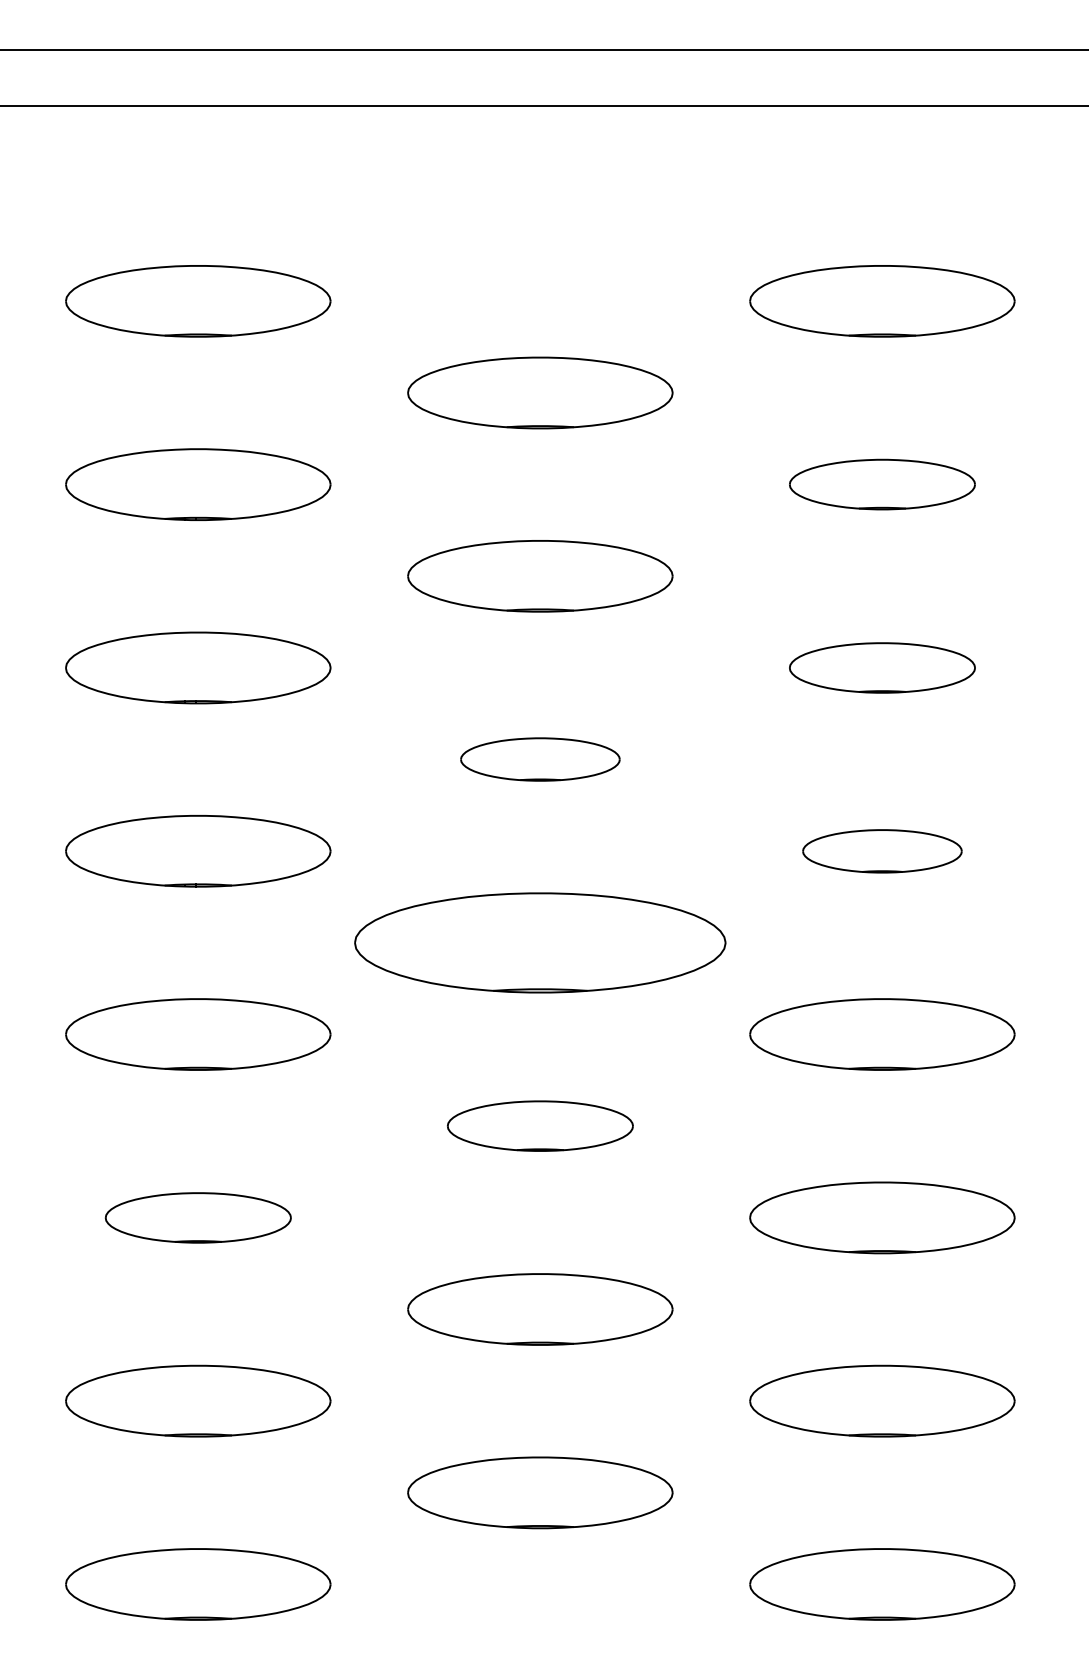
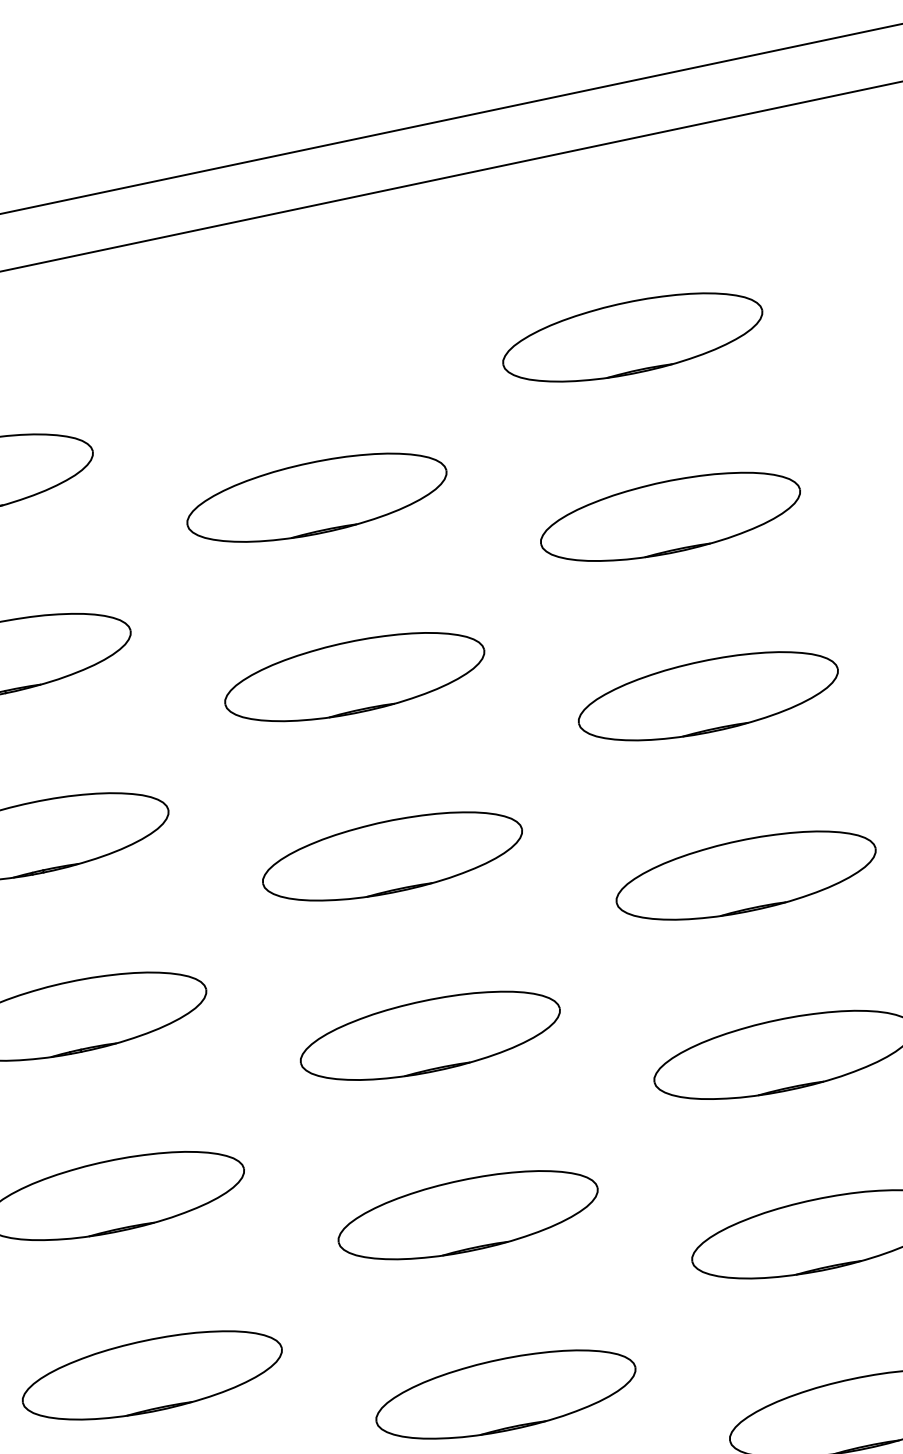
part: (882, 484) -> (670, 516), size x1.43
part: (882, 667) -> (708, 695), size x1.43
part: (540, 759) -> (392, 856), size x1.67
part: (882, 851) -> (746, 875), size x1.67
part: (540, 942) -> (430, 1035), size x0.71
part: (540, 1125) -> (468, 1214), size x1.43
part: (198, 1217) -> (152, 1374), size x1.43

